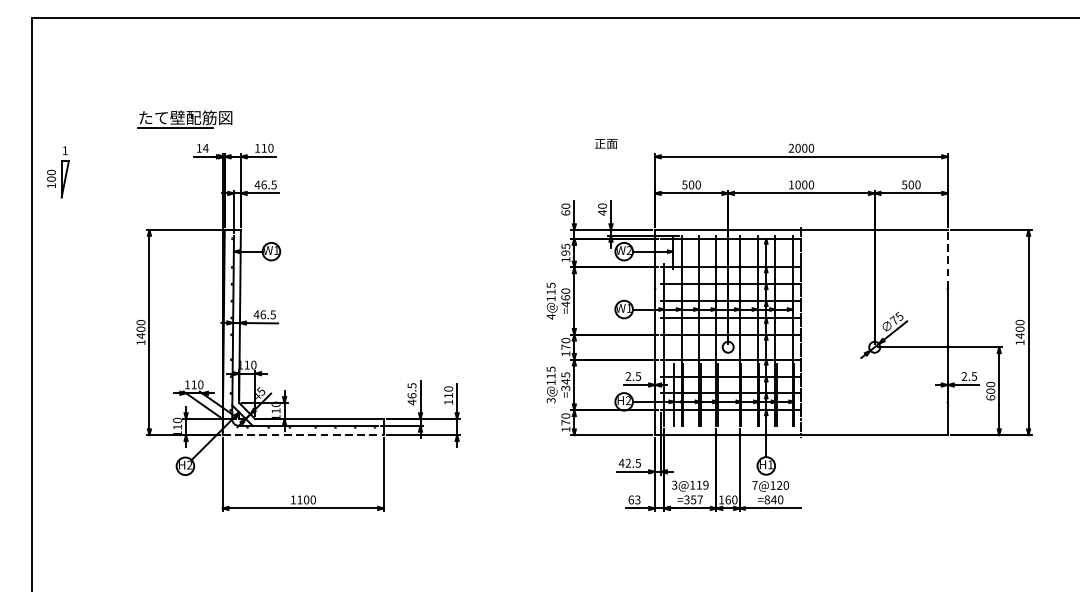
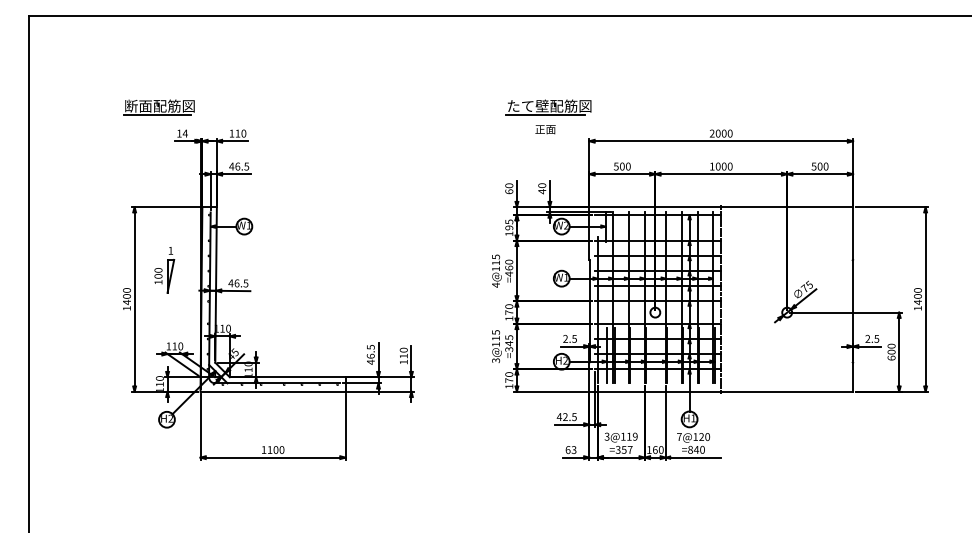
text: (186, 117) -> (167, 105), たて壁配筋図 -> 断面配筋図
part: (609, 119) -> (548, 107), added
part: (58, 172) -> (164, 270), moved
line: (948, 259) -> (853, 233), dashed -> solid
line: (303, 434) -> (273, 391), dashed -> solid

